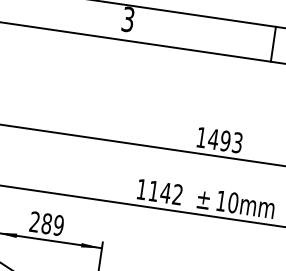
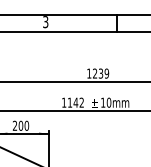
text: (224, 140) -> (100, 73), 1493 -> 1239
text: (52, 223) -> (23, 125), 289 -> 200

